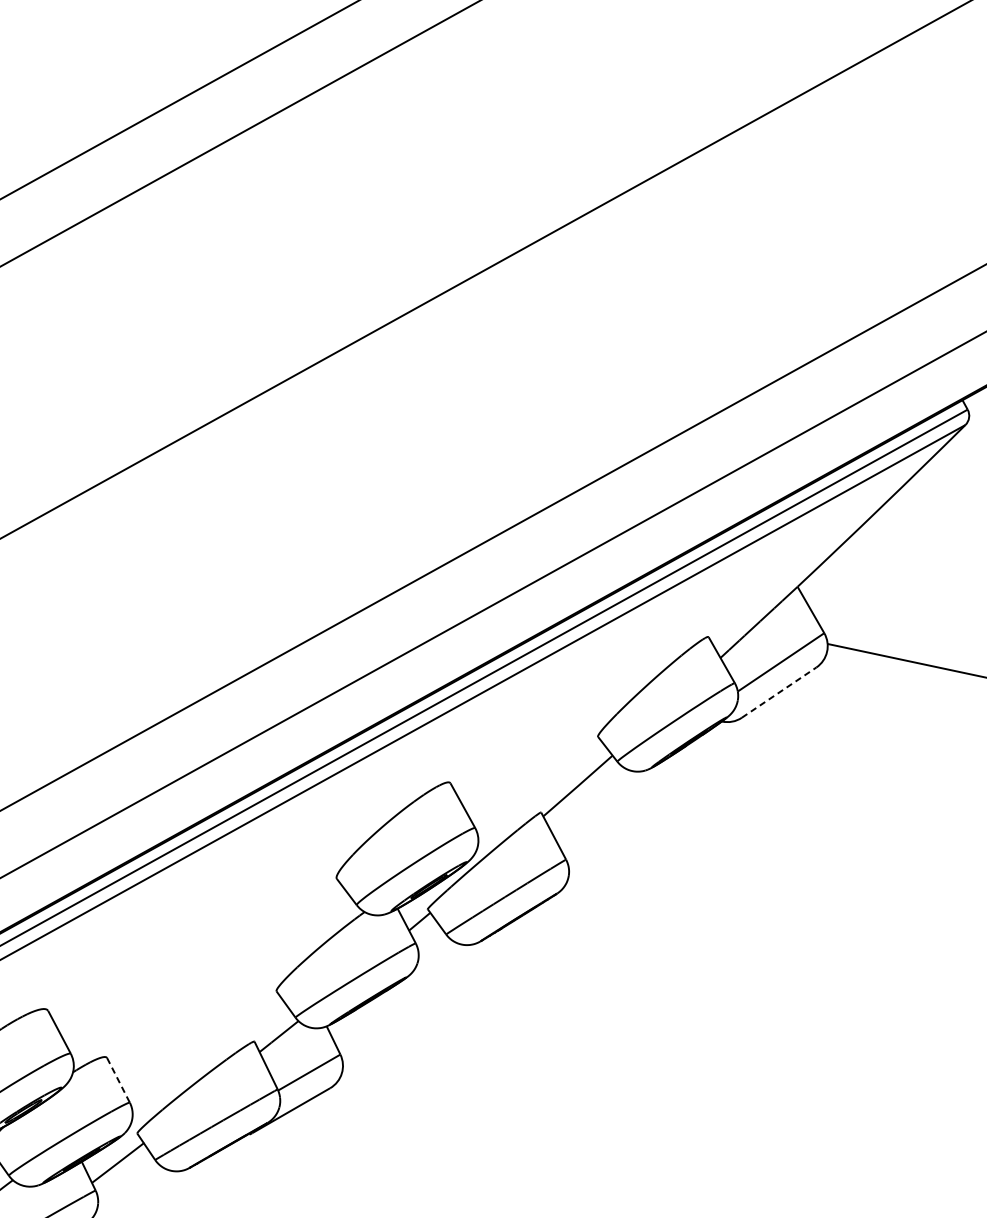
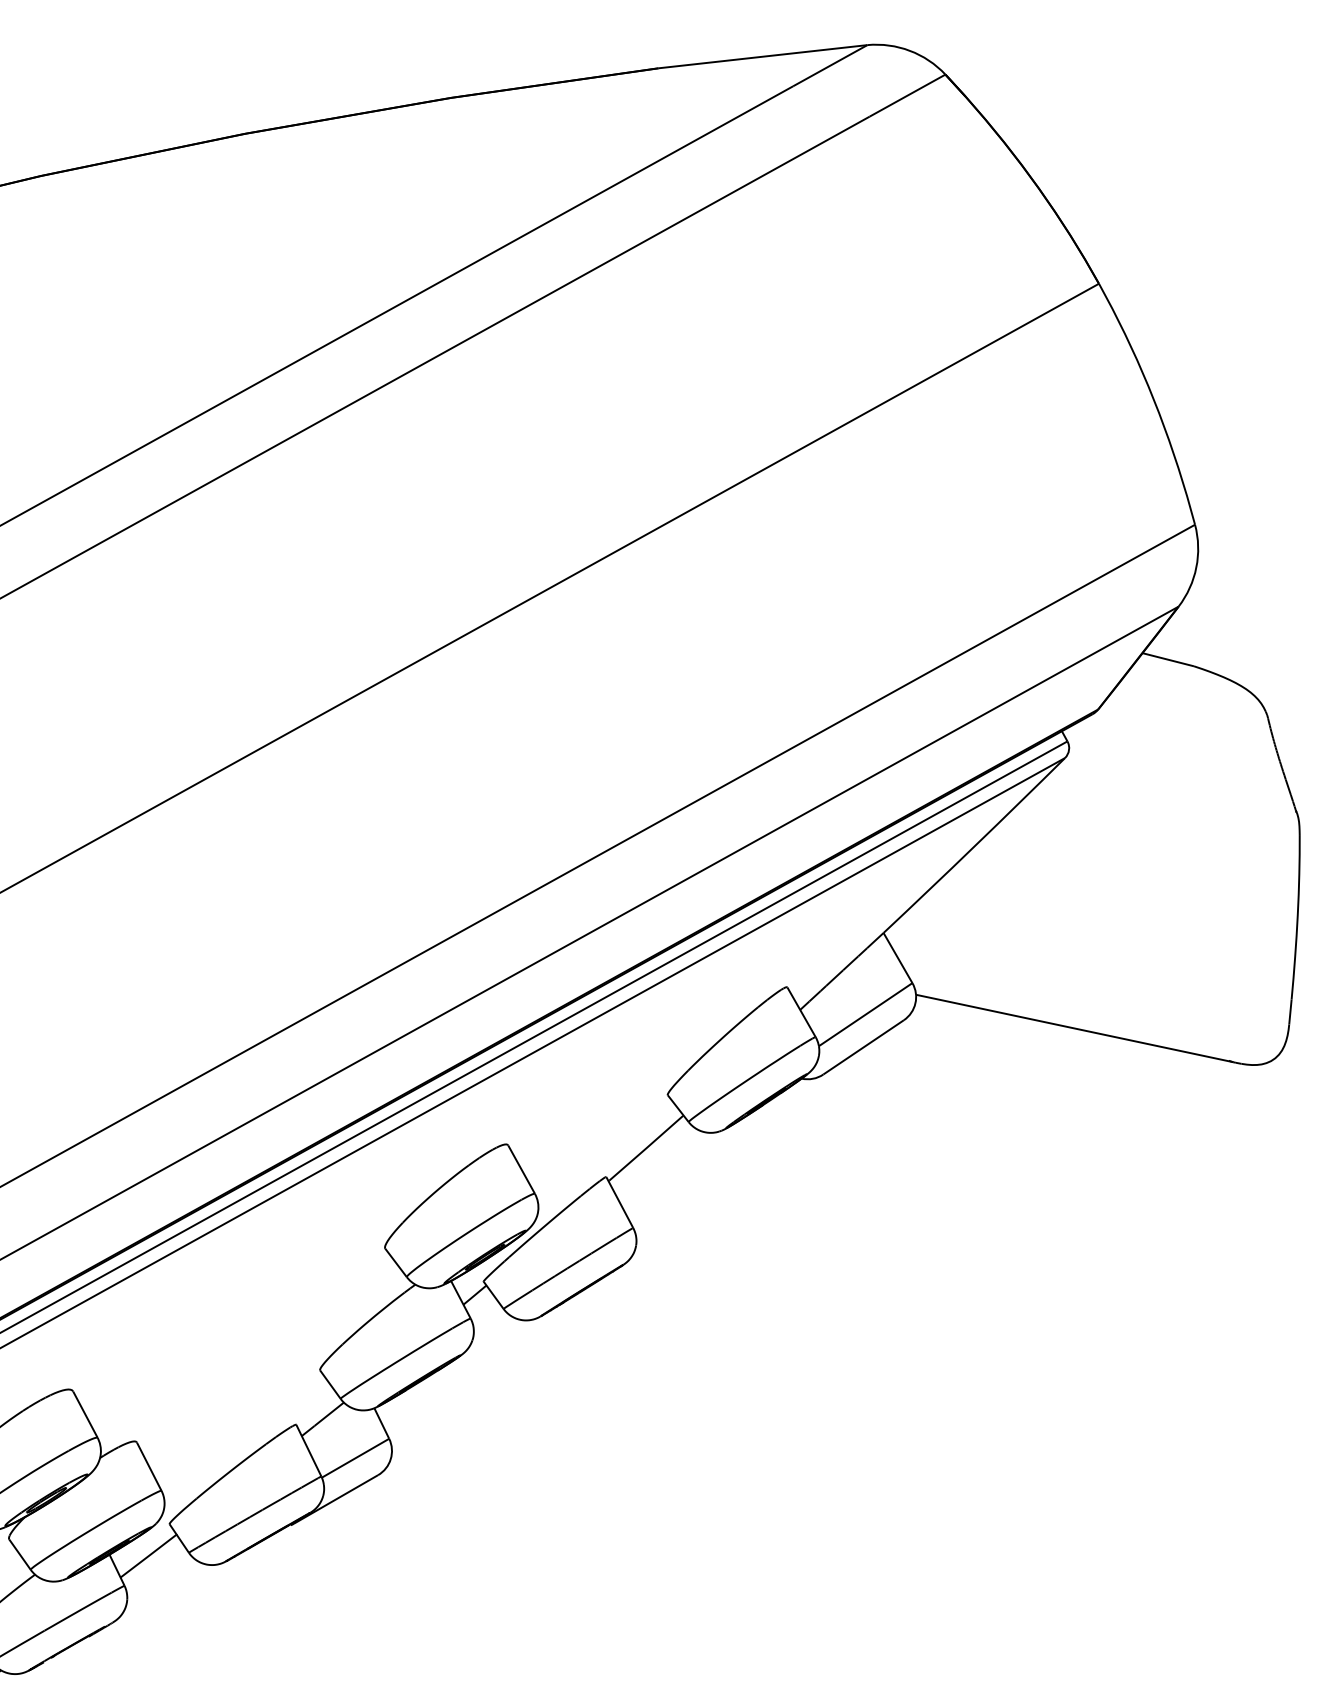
line: (779, 692) -> (863, 1047), dashed -> solid
line: (118, 1081) -> (149, 1467), dashed -> solid

